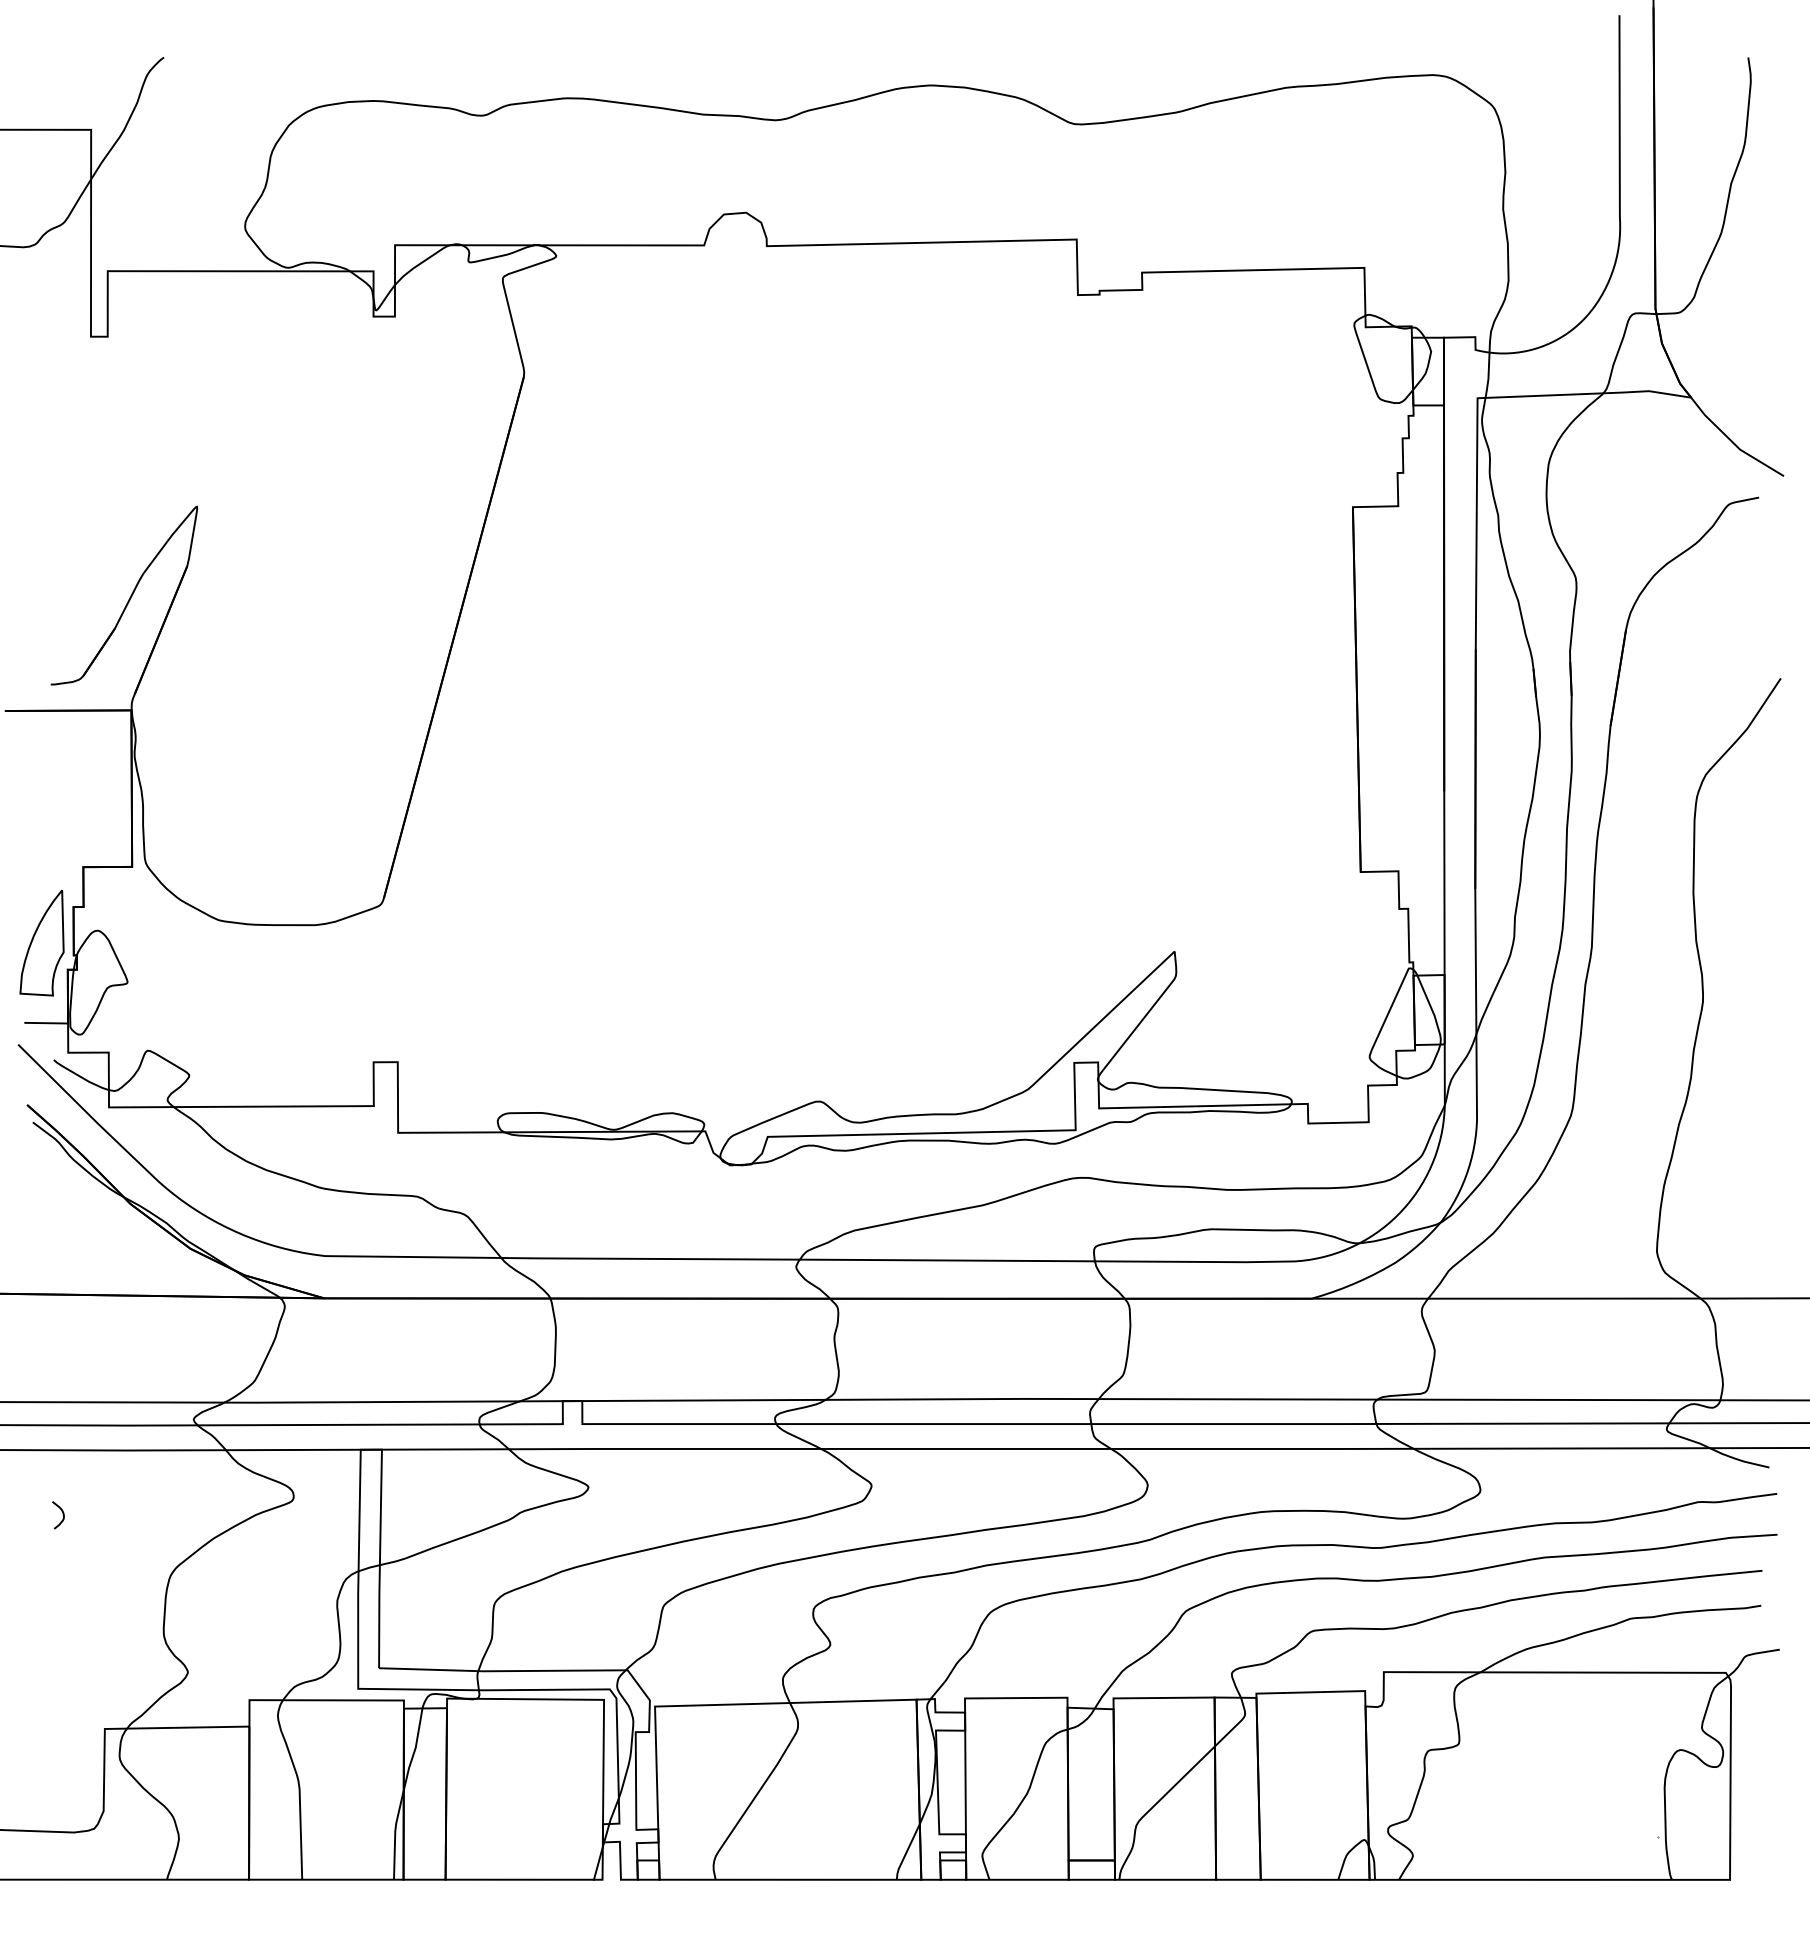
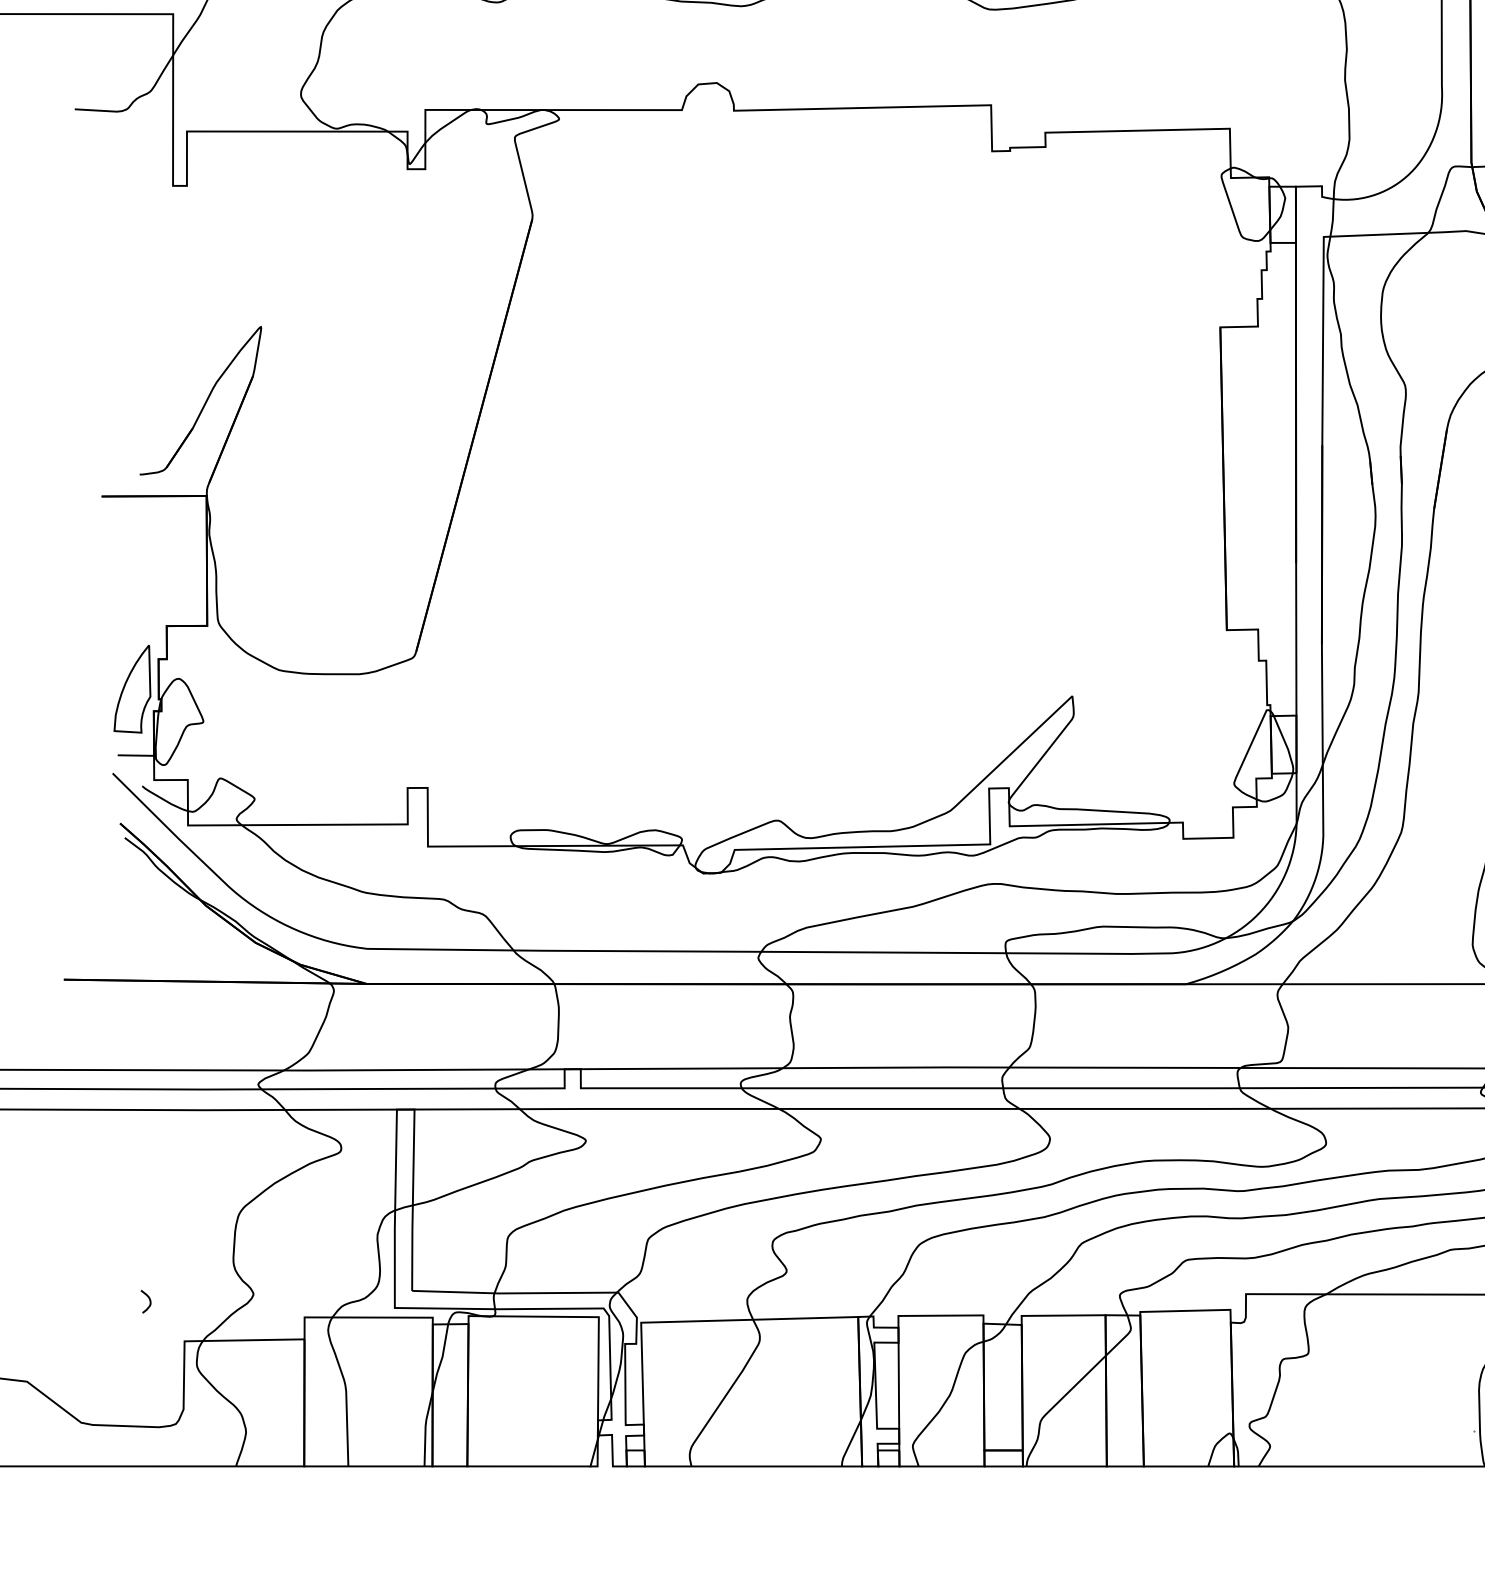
curve: (62, 1514) -> (149, 1301), moved

